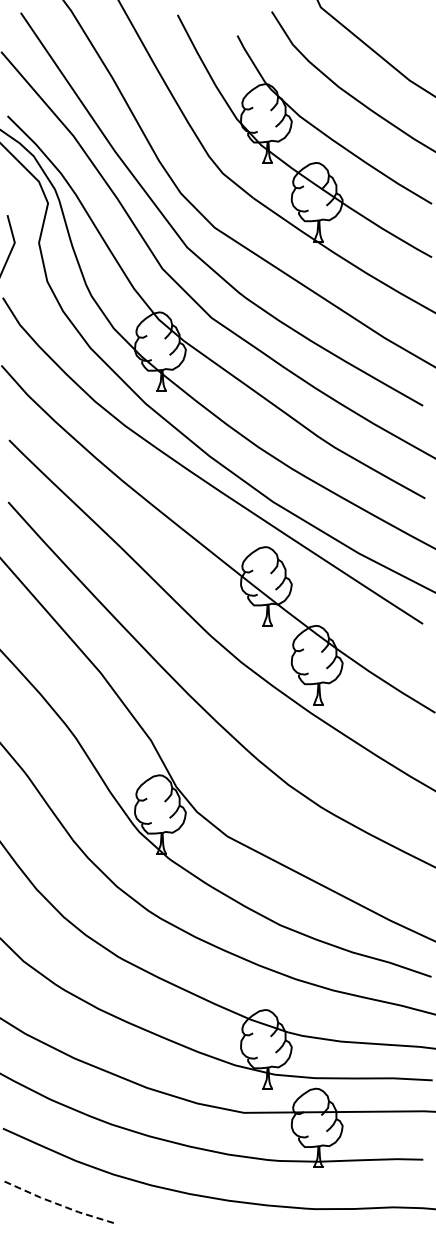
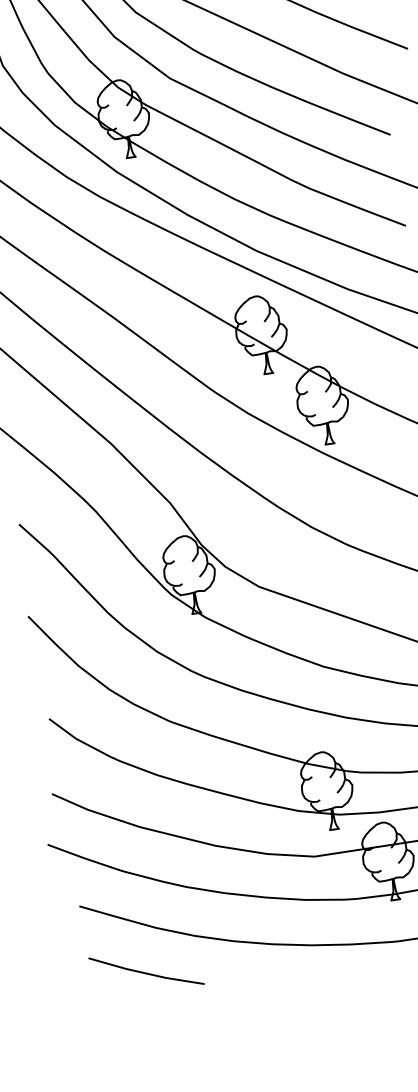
line: (59, 1204) -> (145, 973), dashed -> solid

